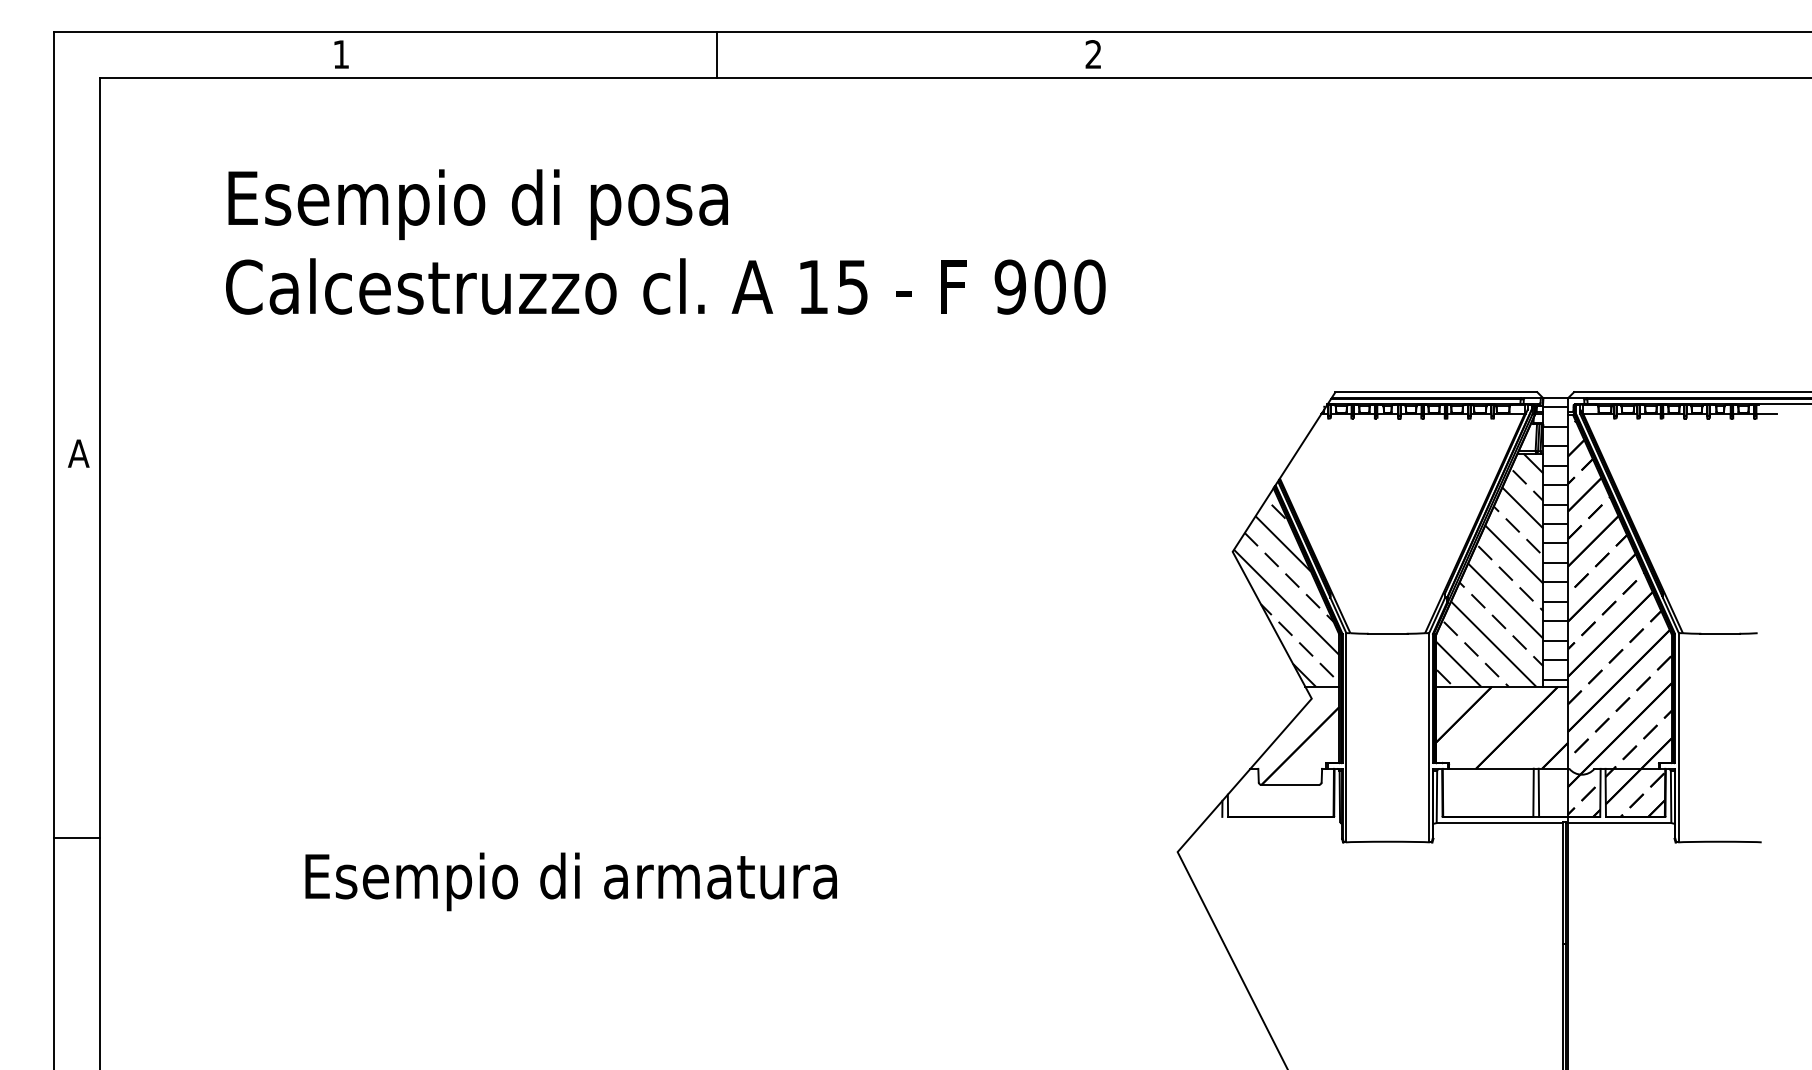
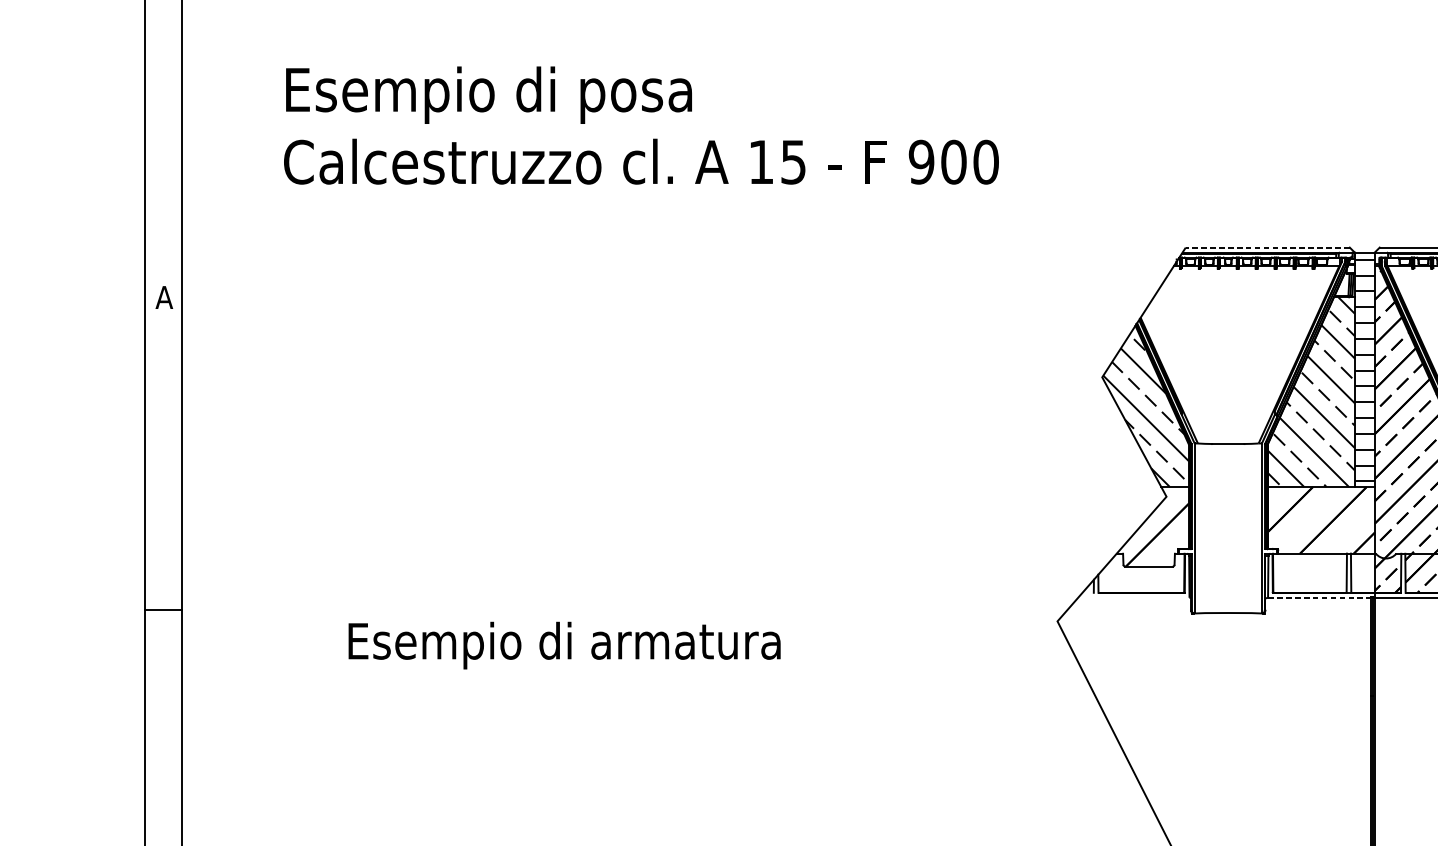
line: (1436, 392) -> (1267, 247), solid -> dashed
line: (1500, 823) -> (1319, 598), solid -> dashed

